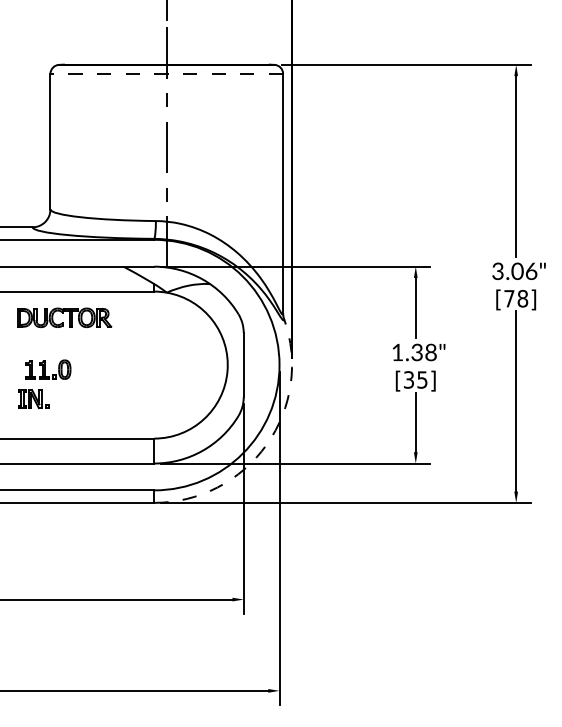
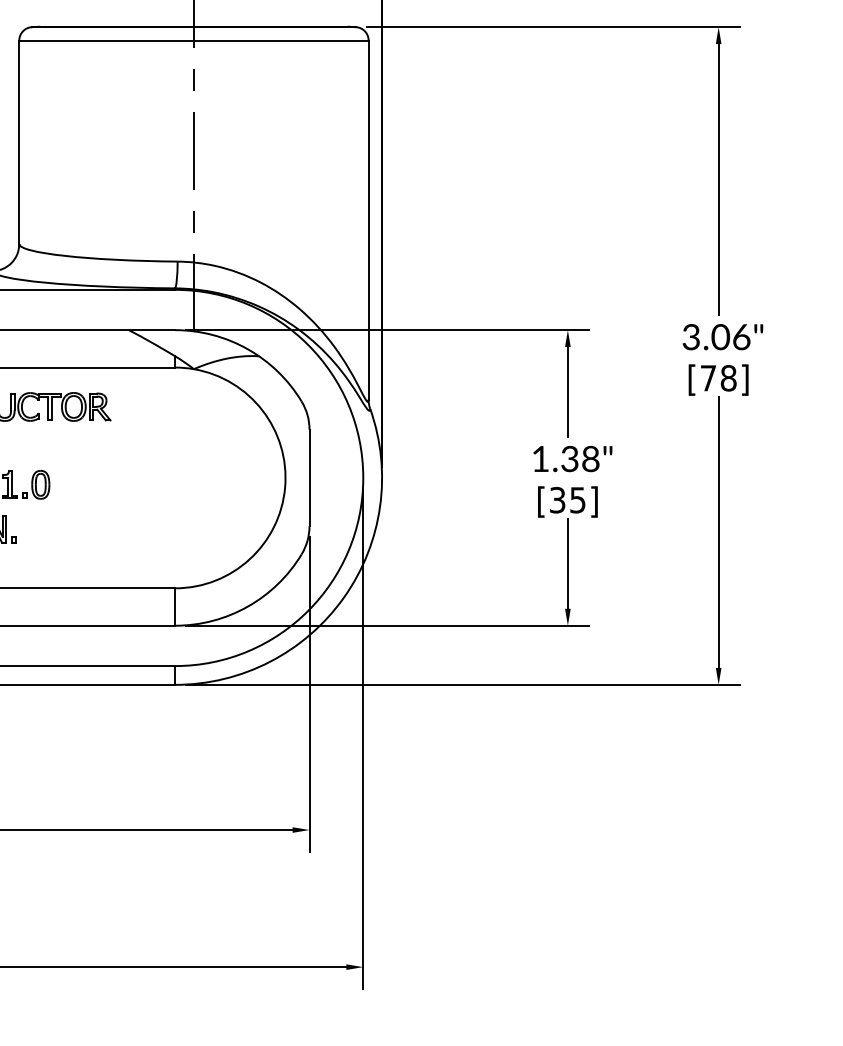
line: (166, 73) -> (193, 40), dashed -> solid
arc: (266, 444) -> (343, 597), dashed -> solid

